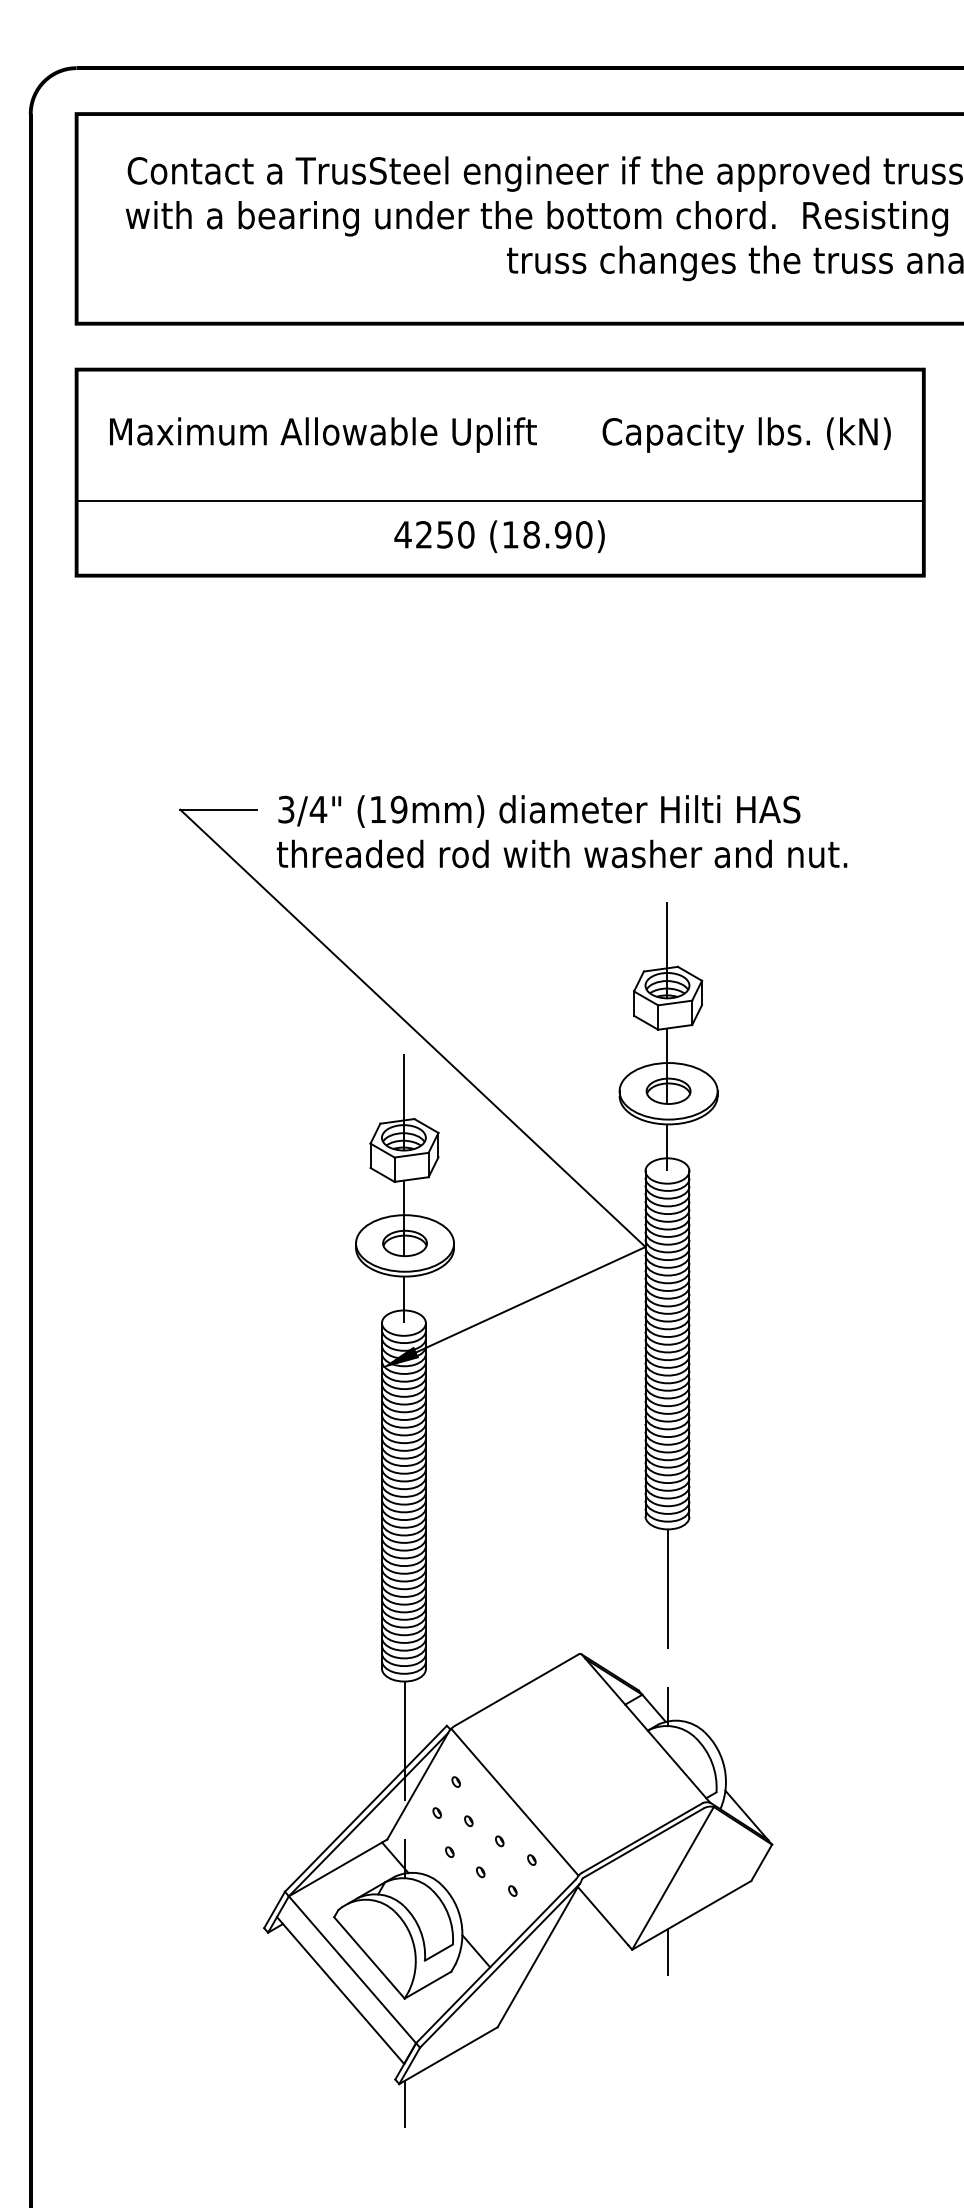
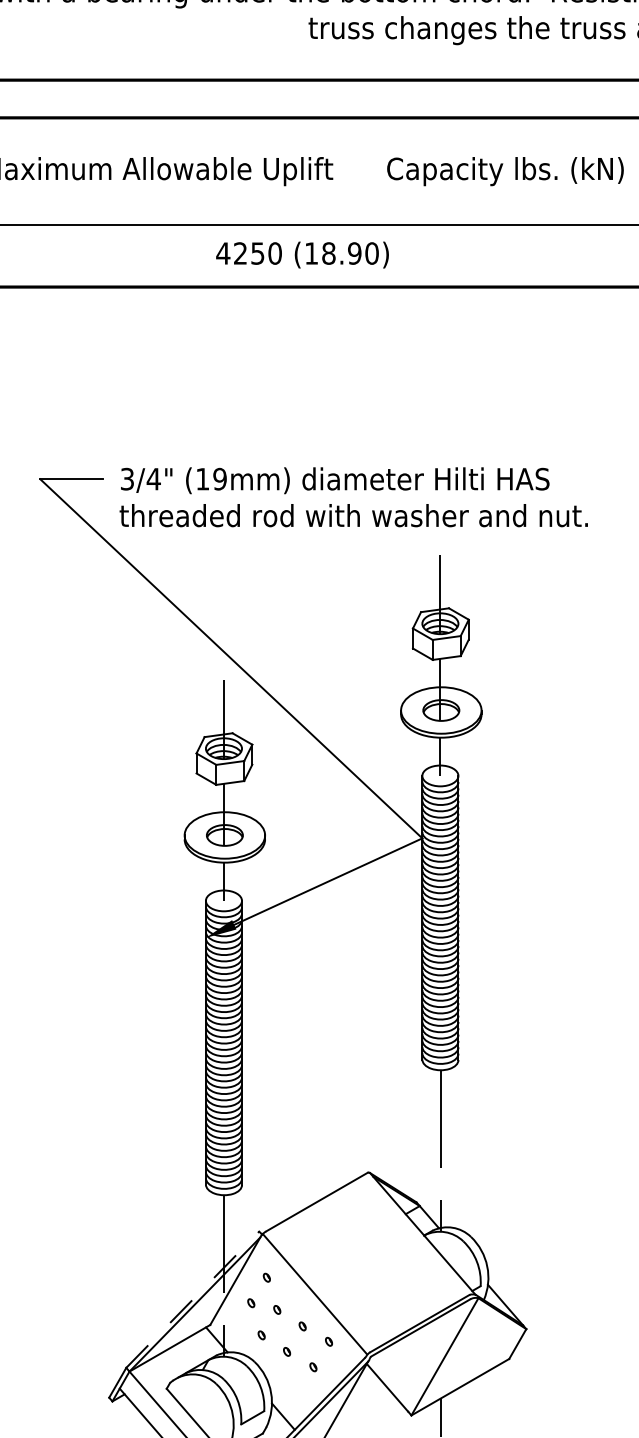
line: (365, 1808) -> (192, 1299), solid -> dashed

